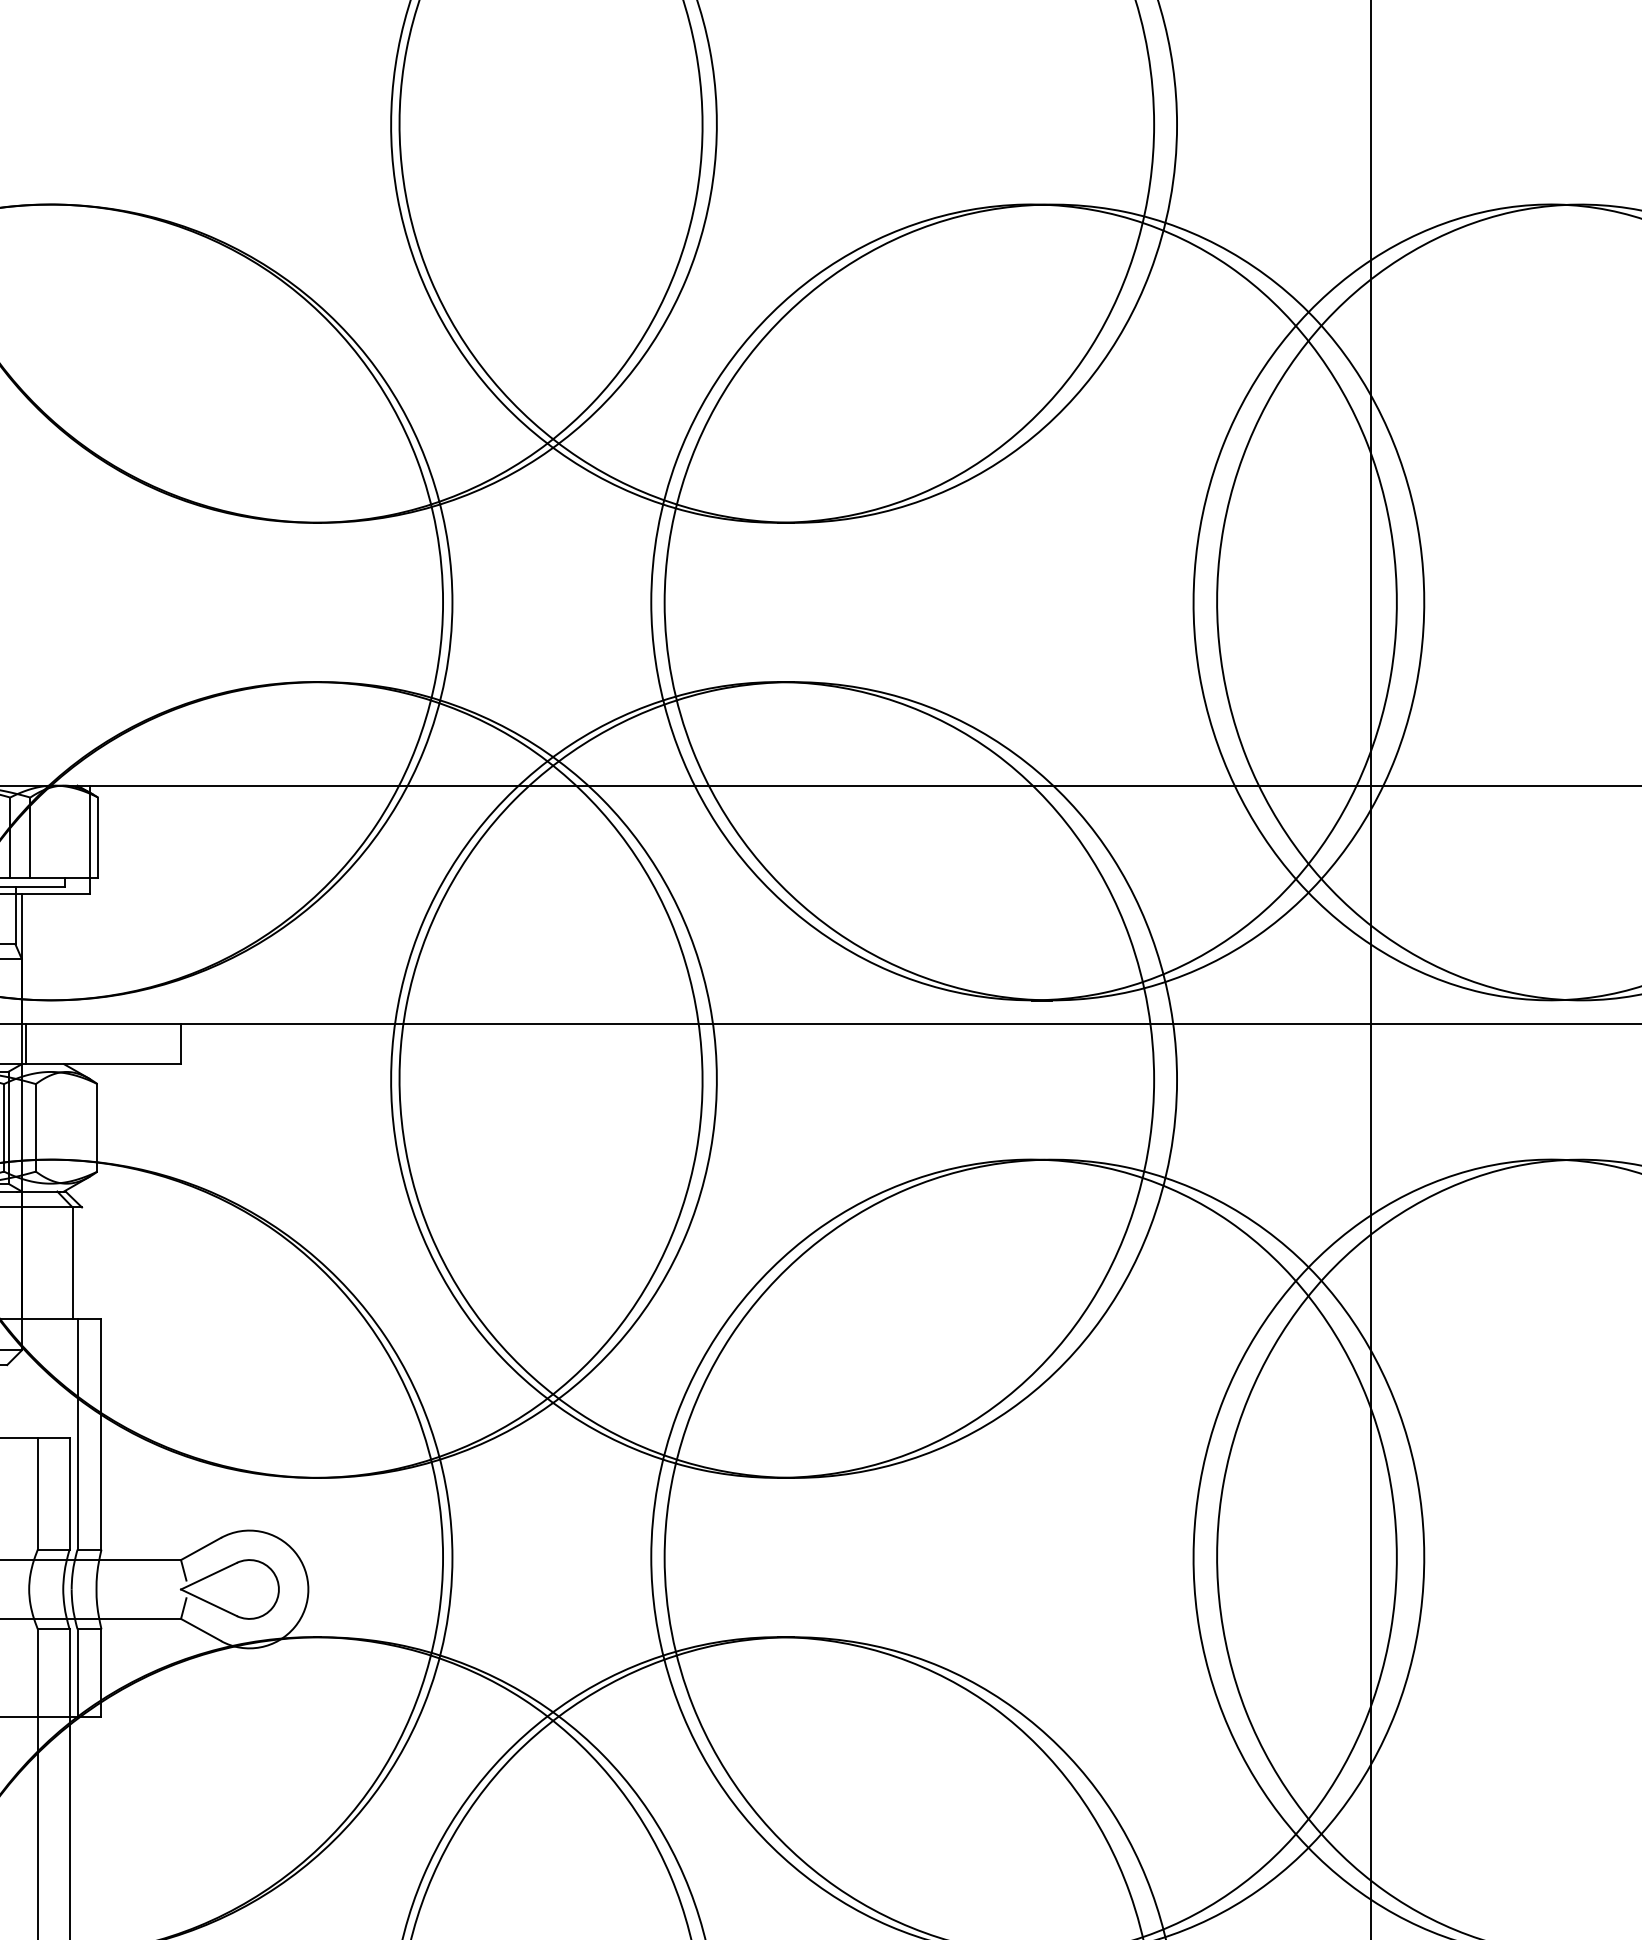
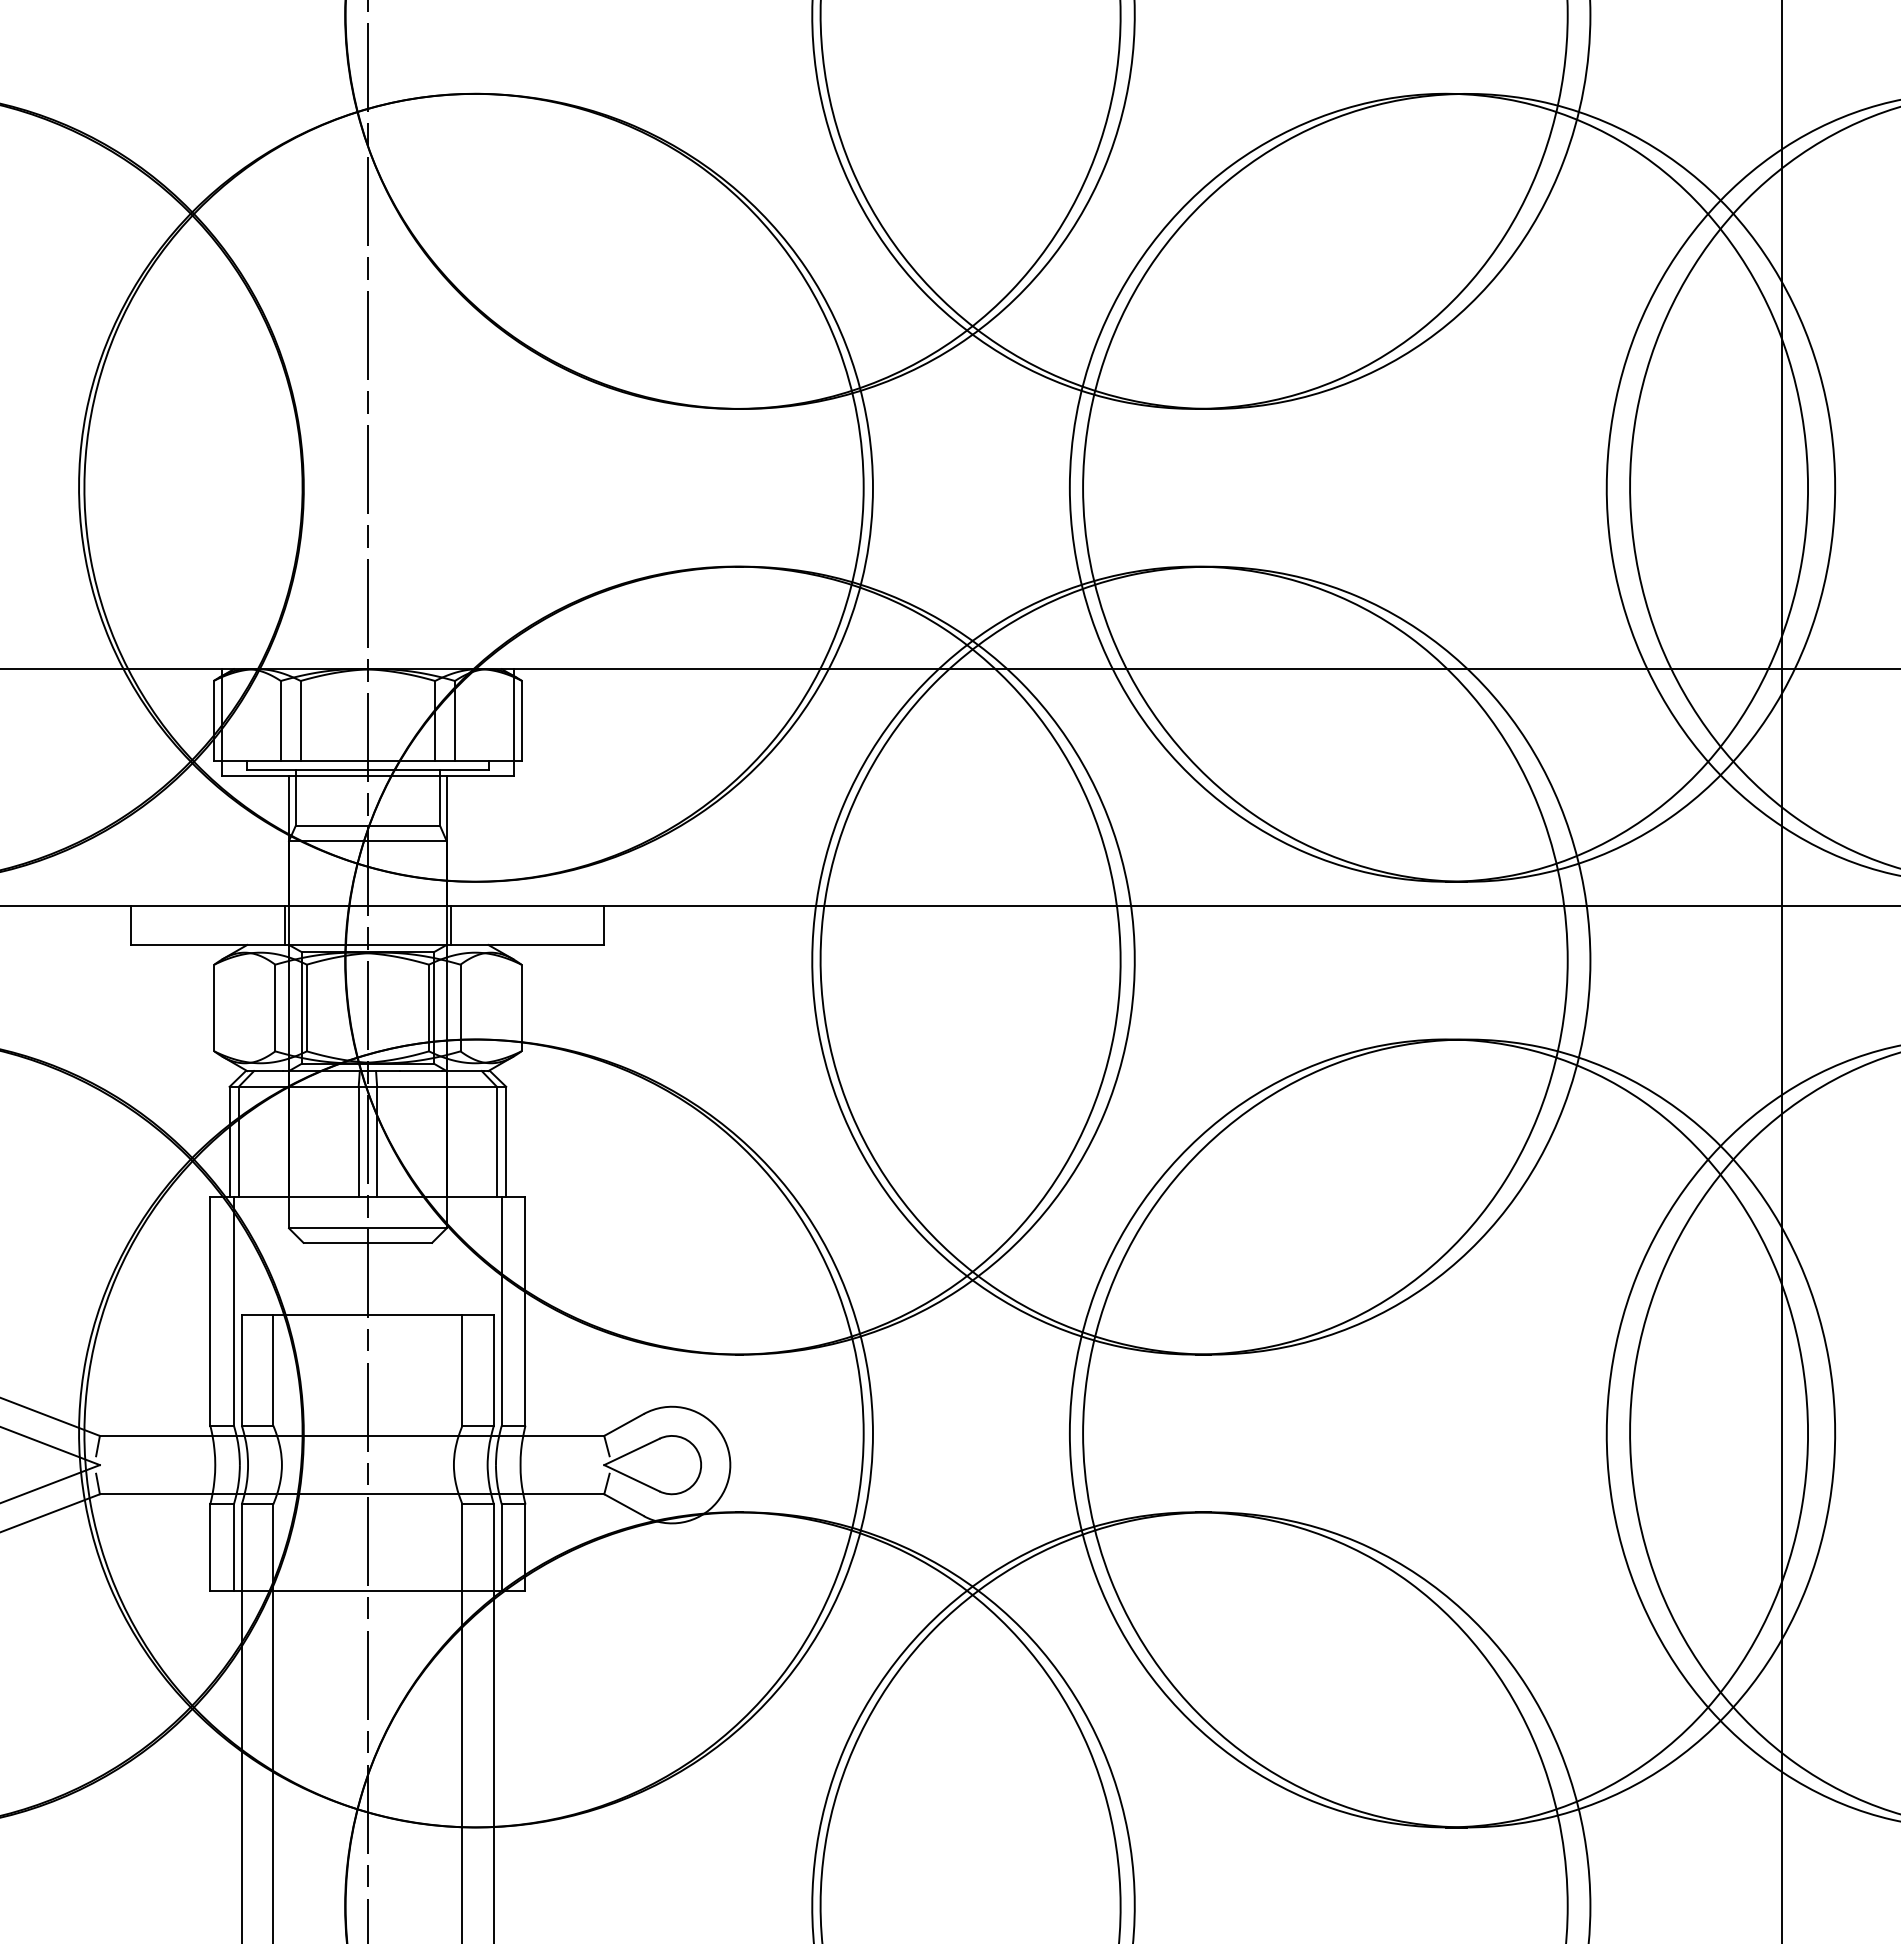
line: (82, 1262) -> (506, 1141), added

